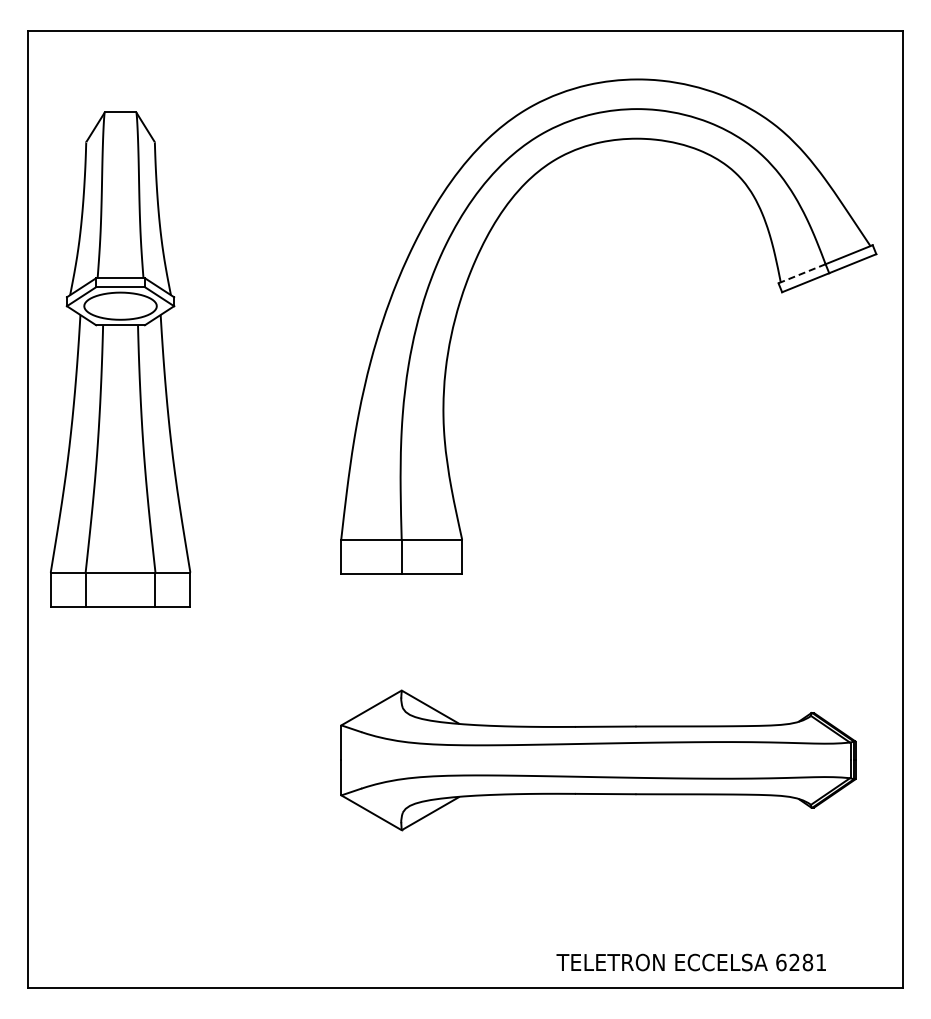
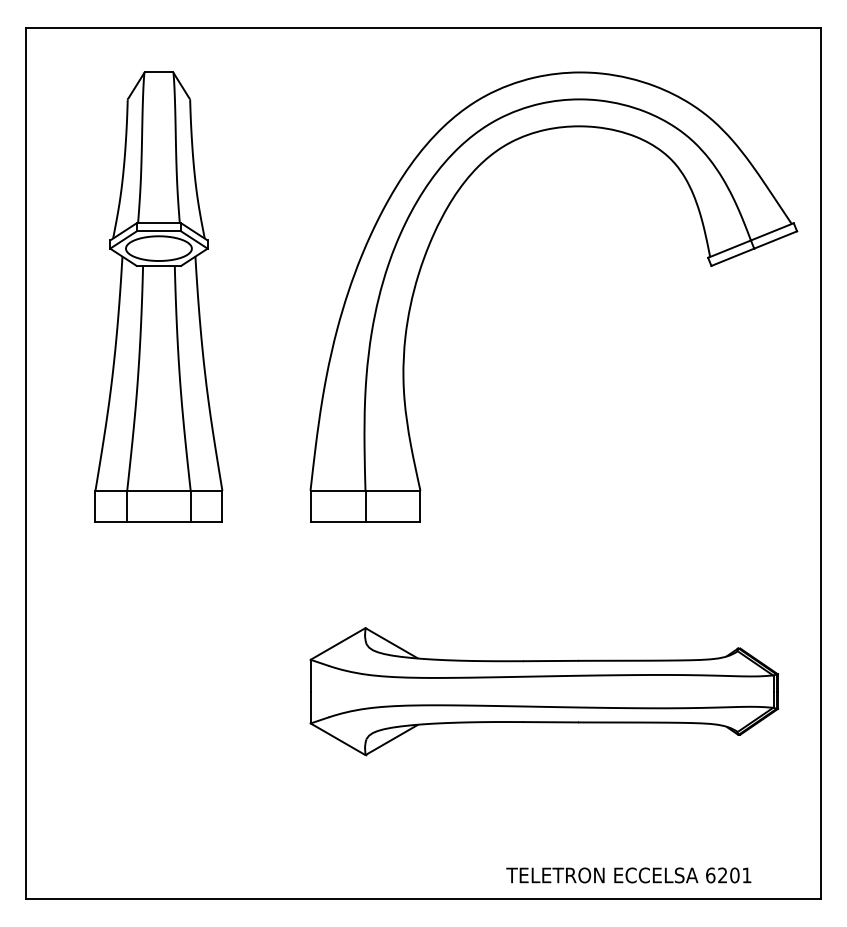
line: (801, 273) -> (729, 248), dashed -> solid
part: (120, 359) -> (158, 297), moved
text: (807, 962) -> (734, 875), 6281 -> 6201

